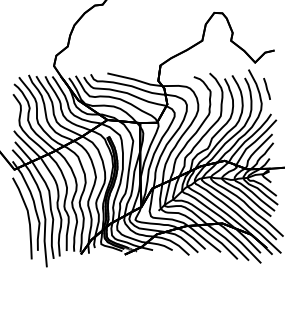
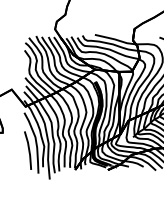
line: (18, 228) -> (28, 150), added

